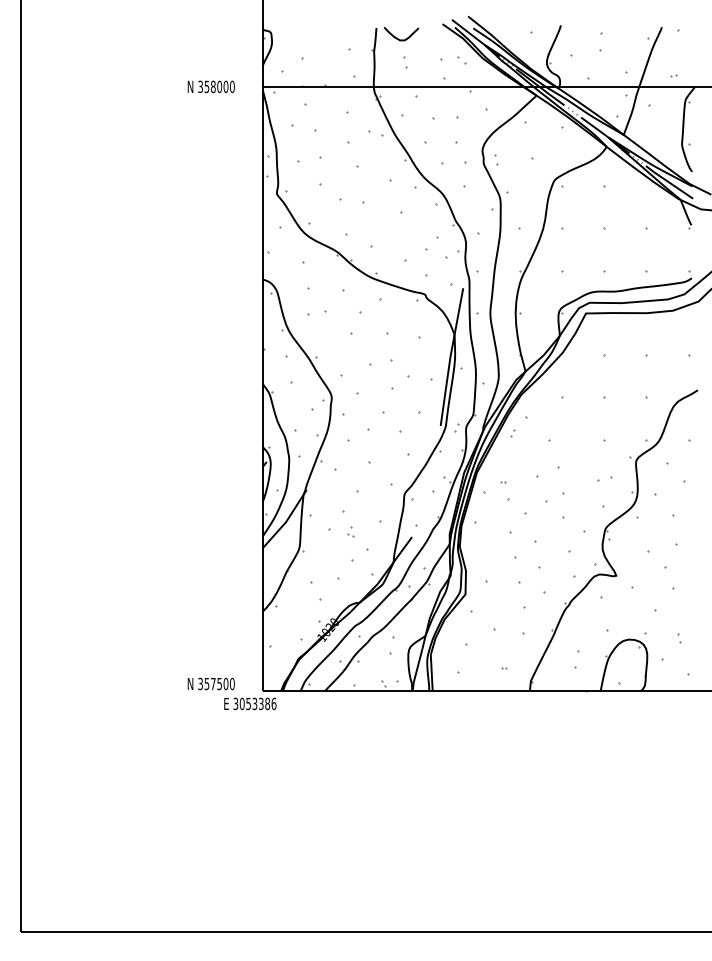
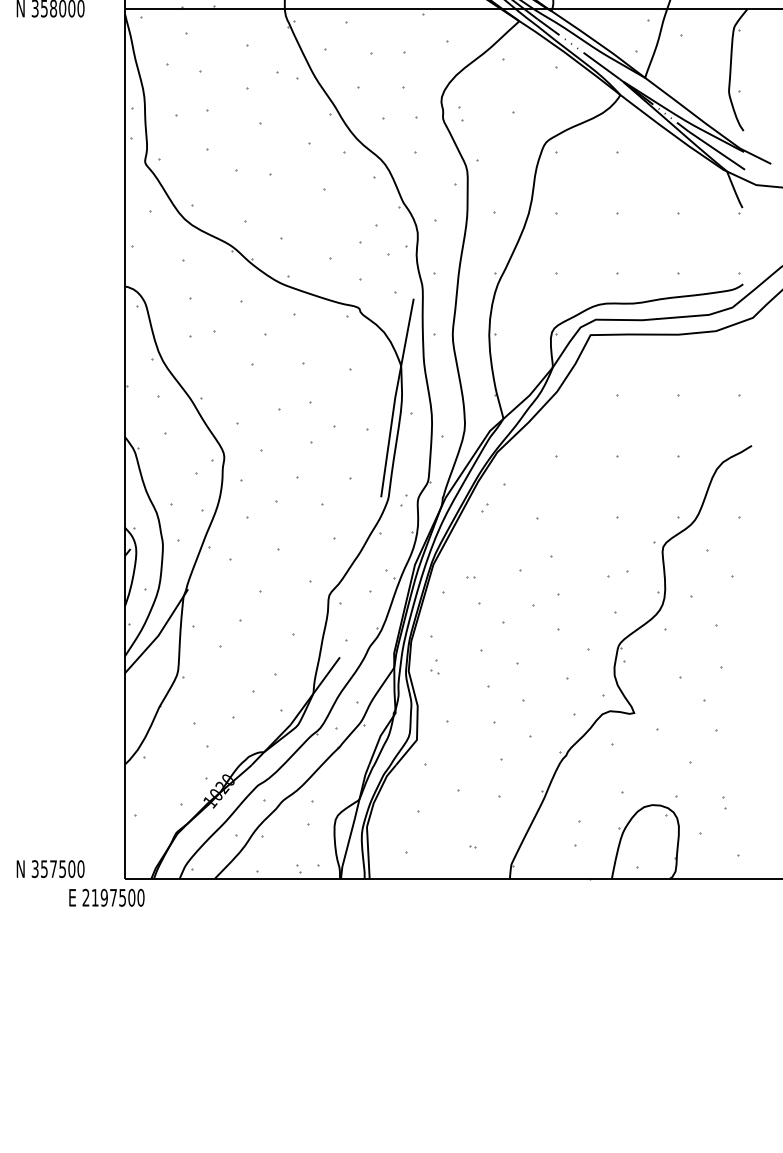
part: (350, 531) -> (434, 666), moved
text: (254, 703) -> (112, 897), 3053386 -> 2197500

